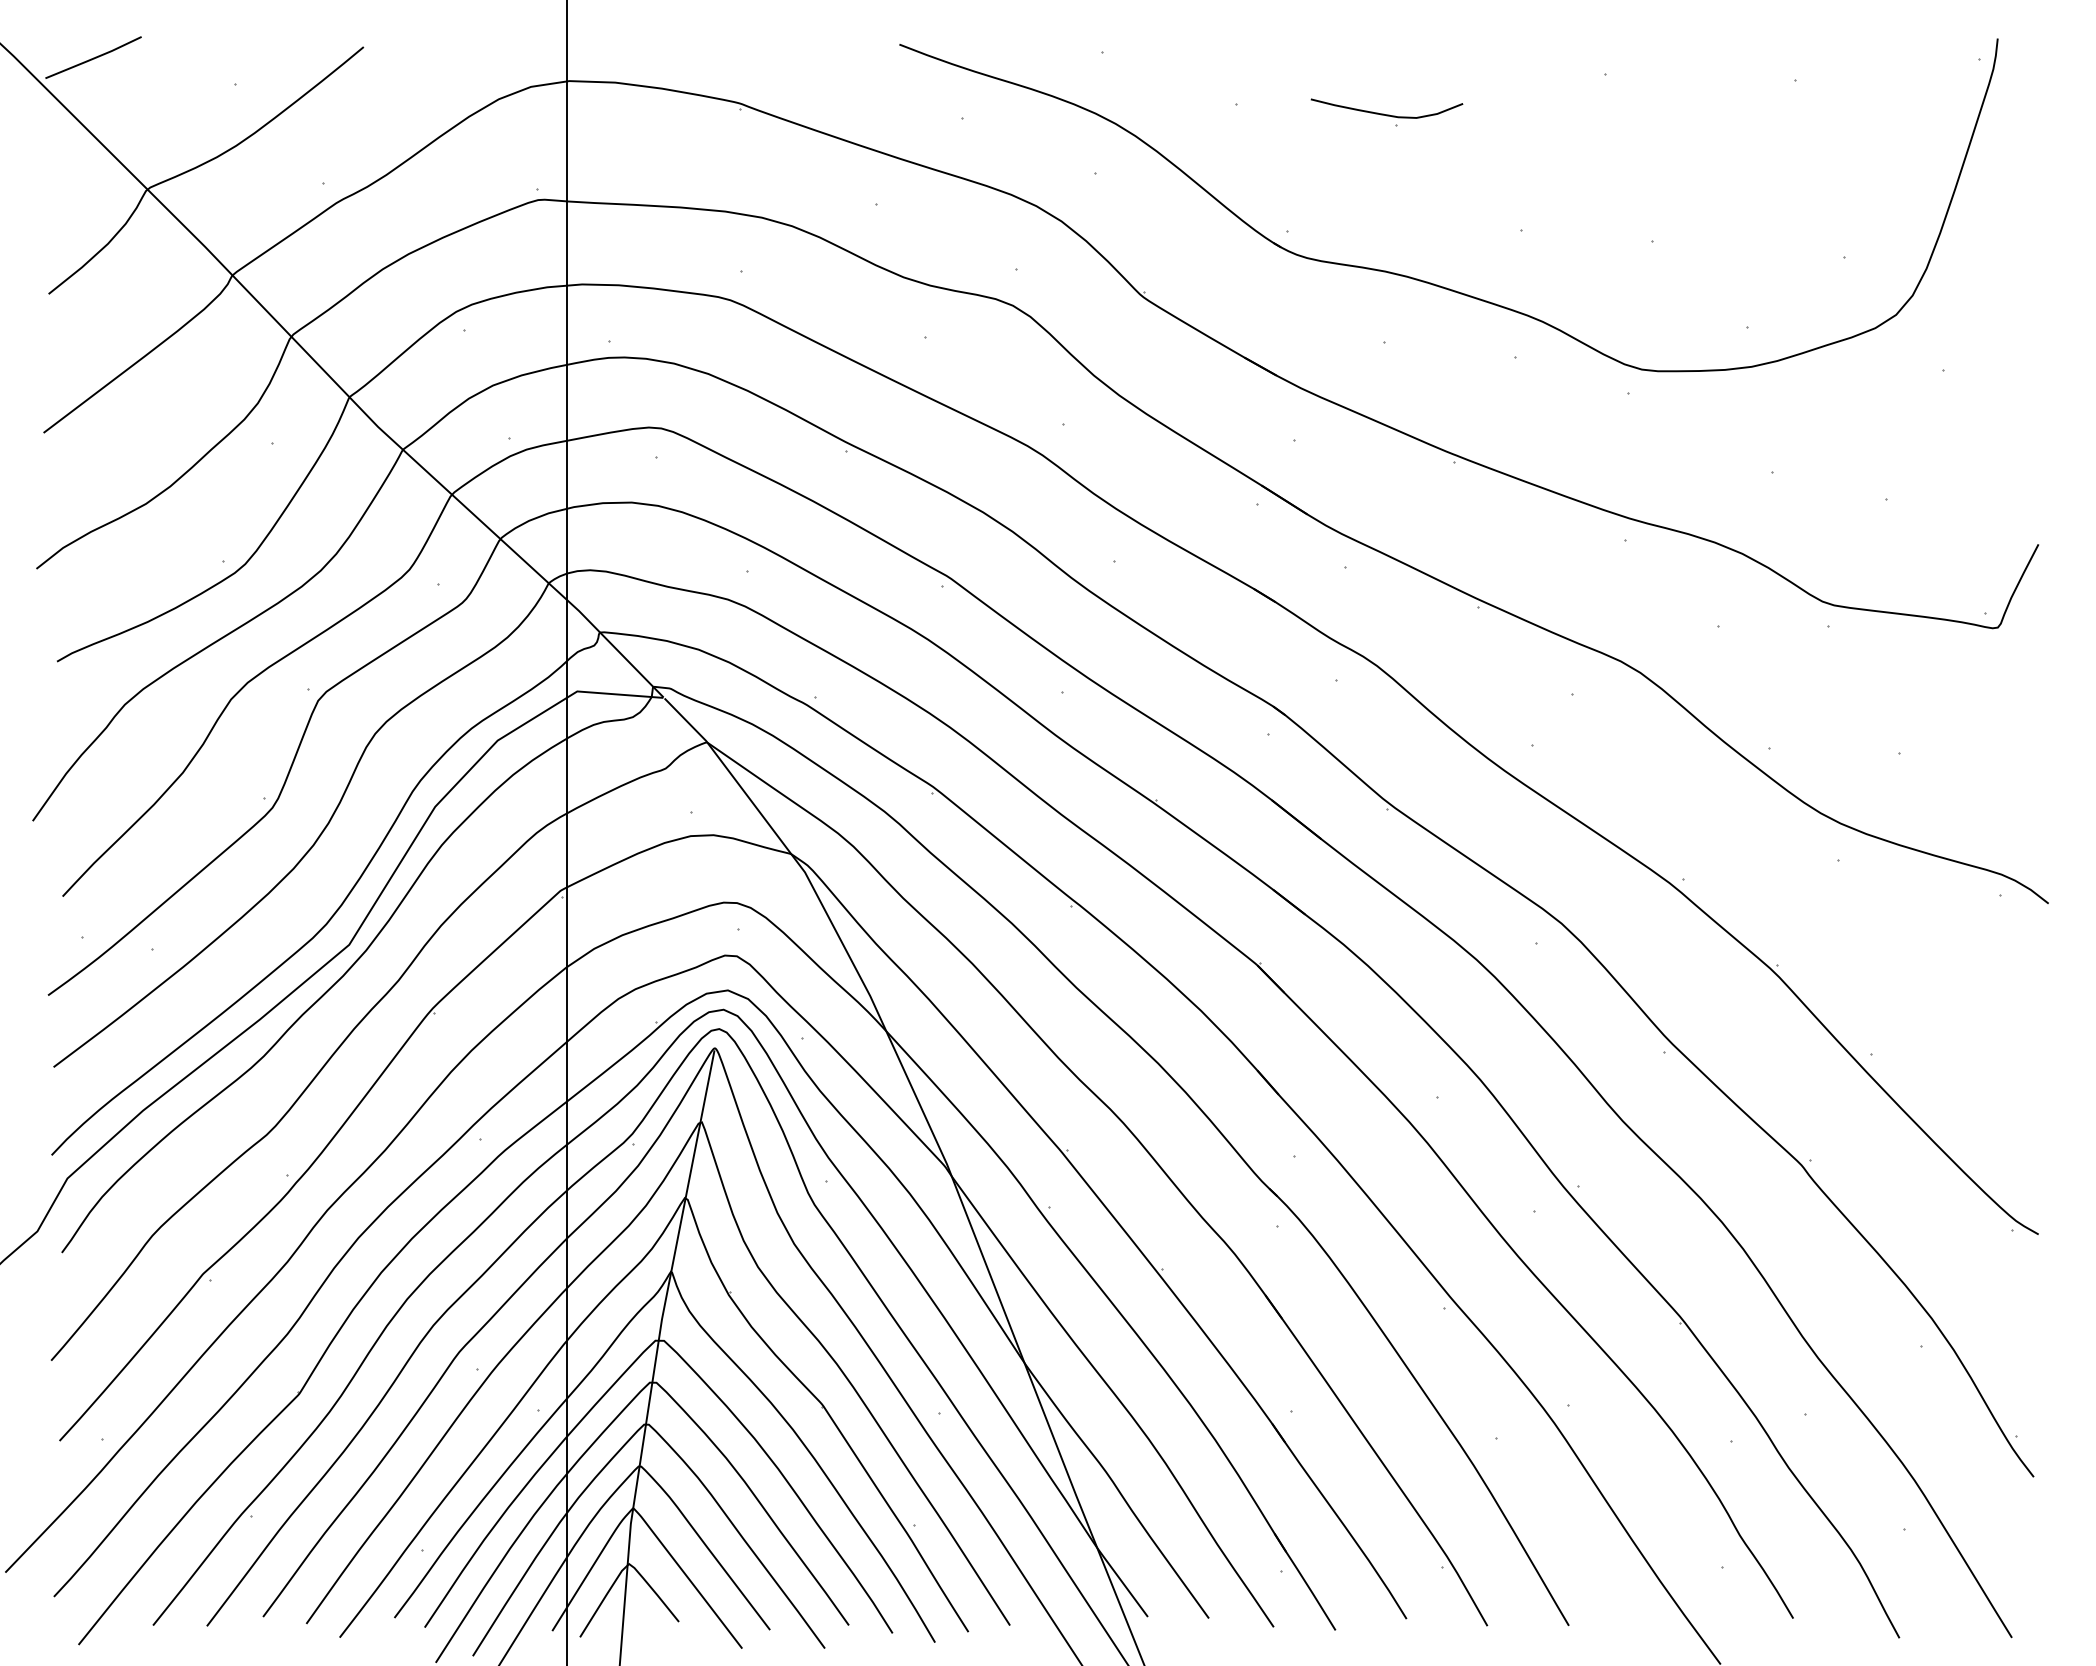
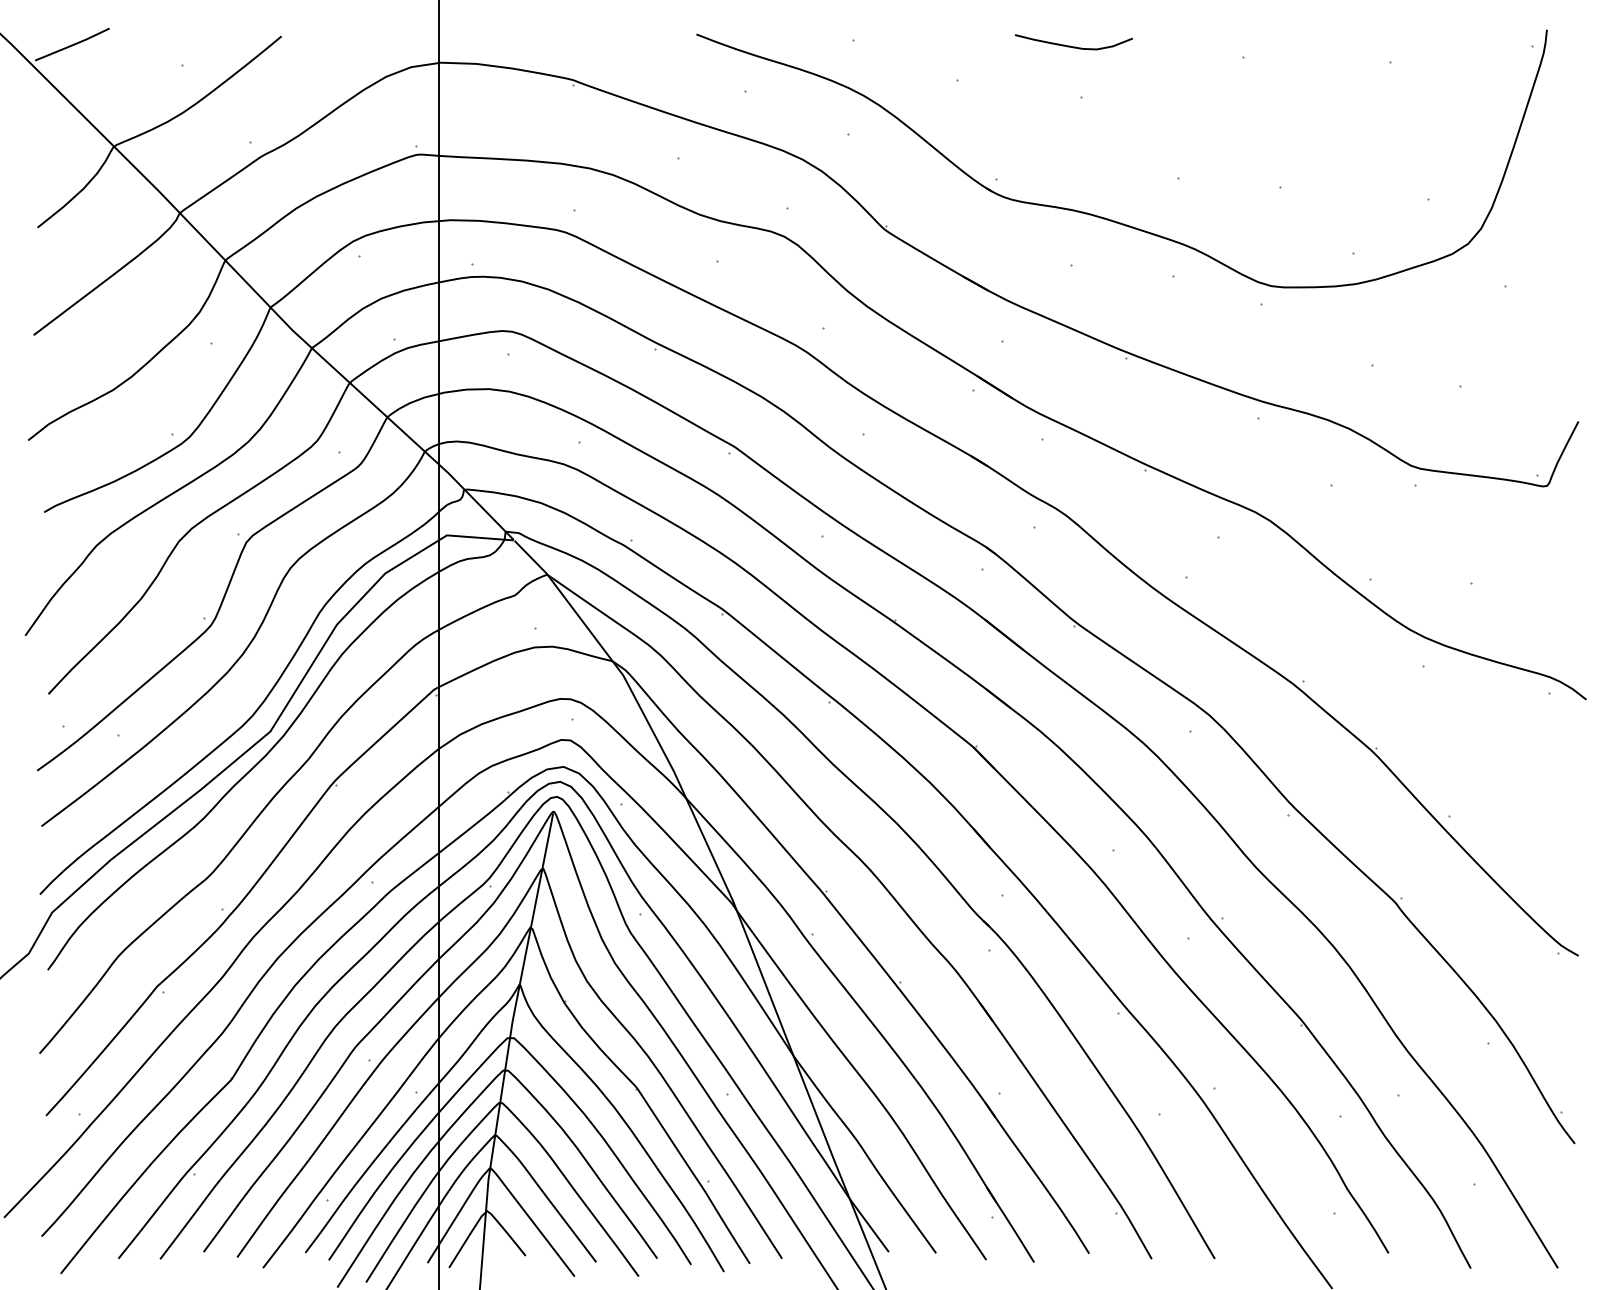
curve: (1383, 113) -> (1071, 46), moved

